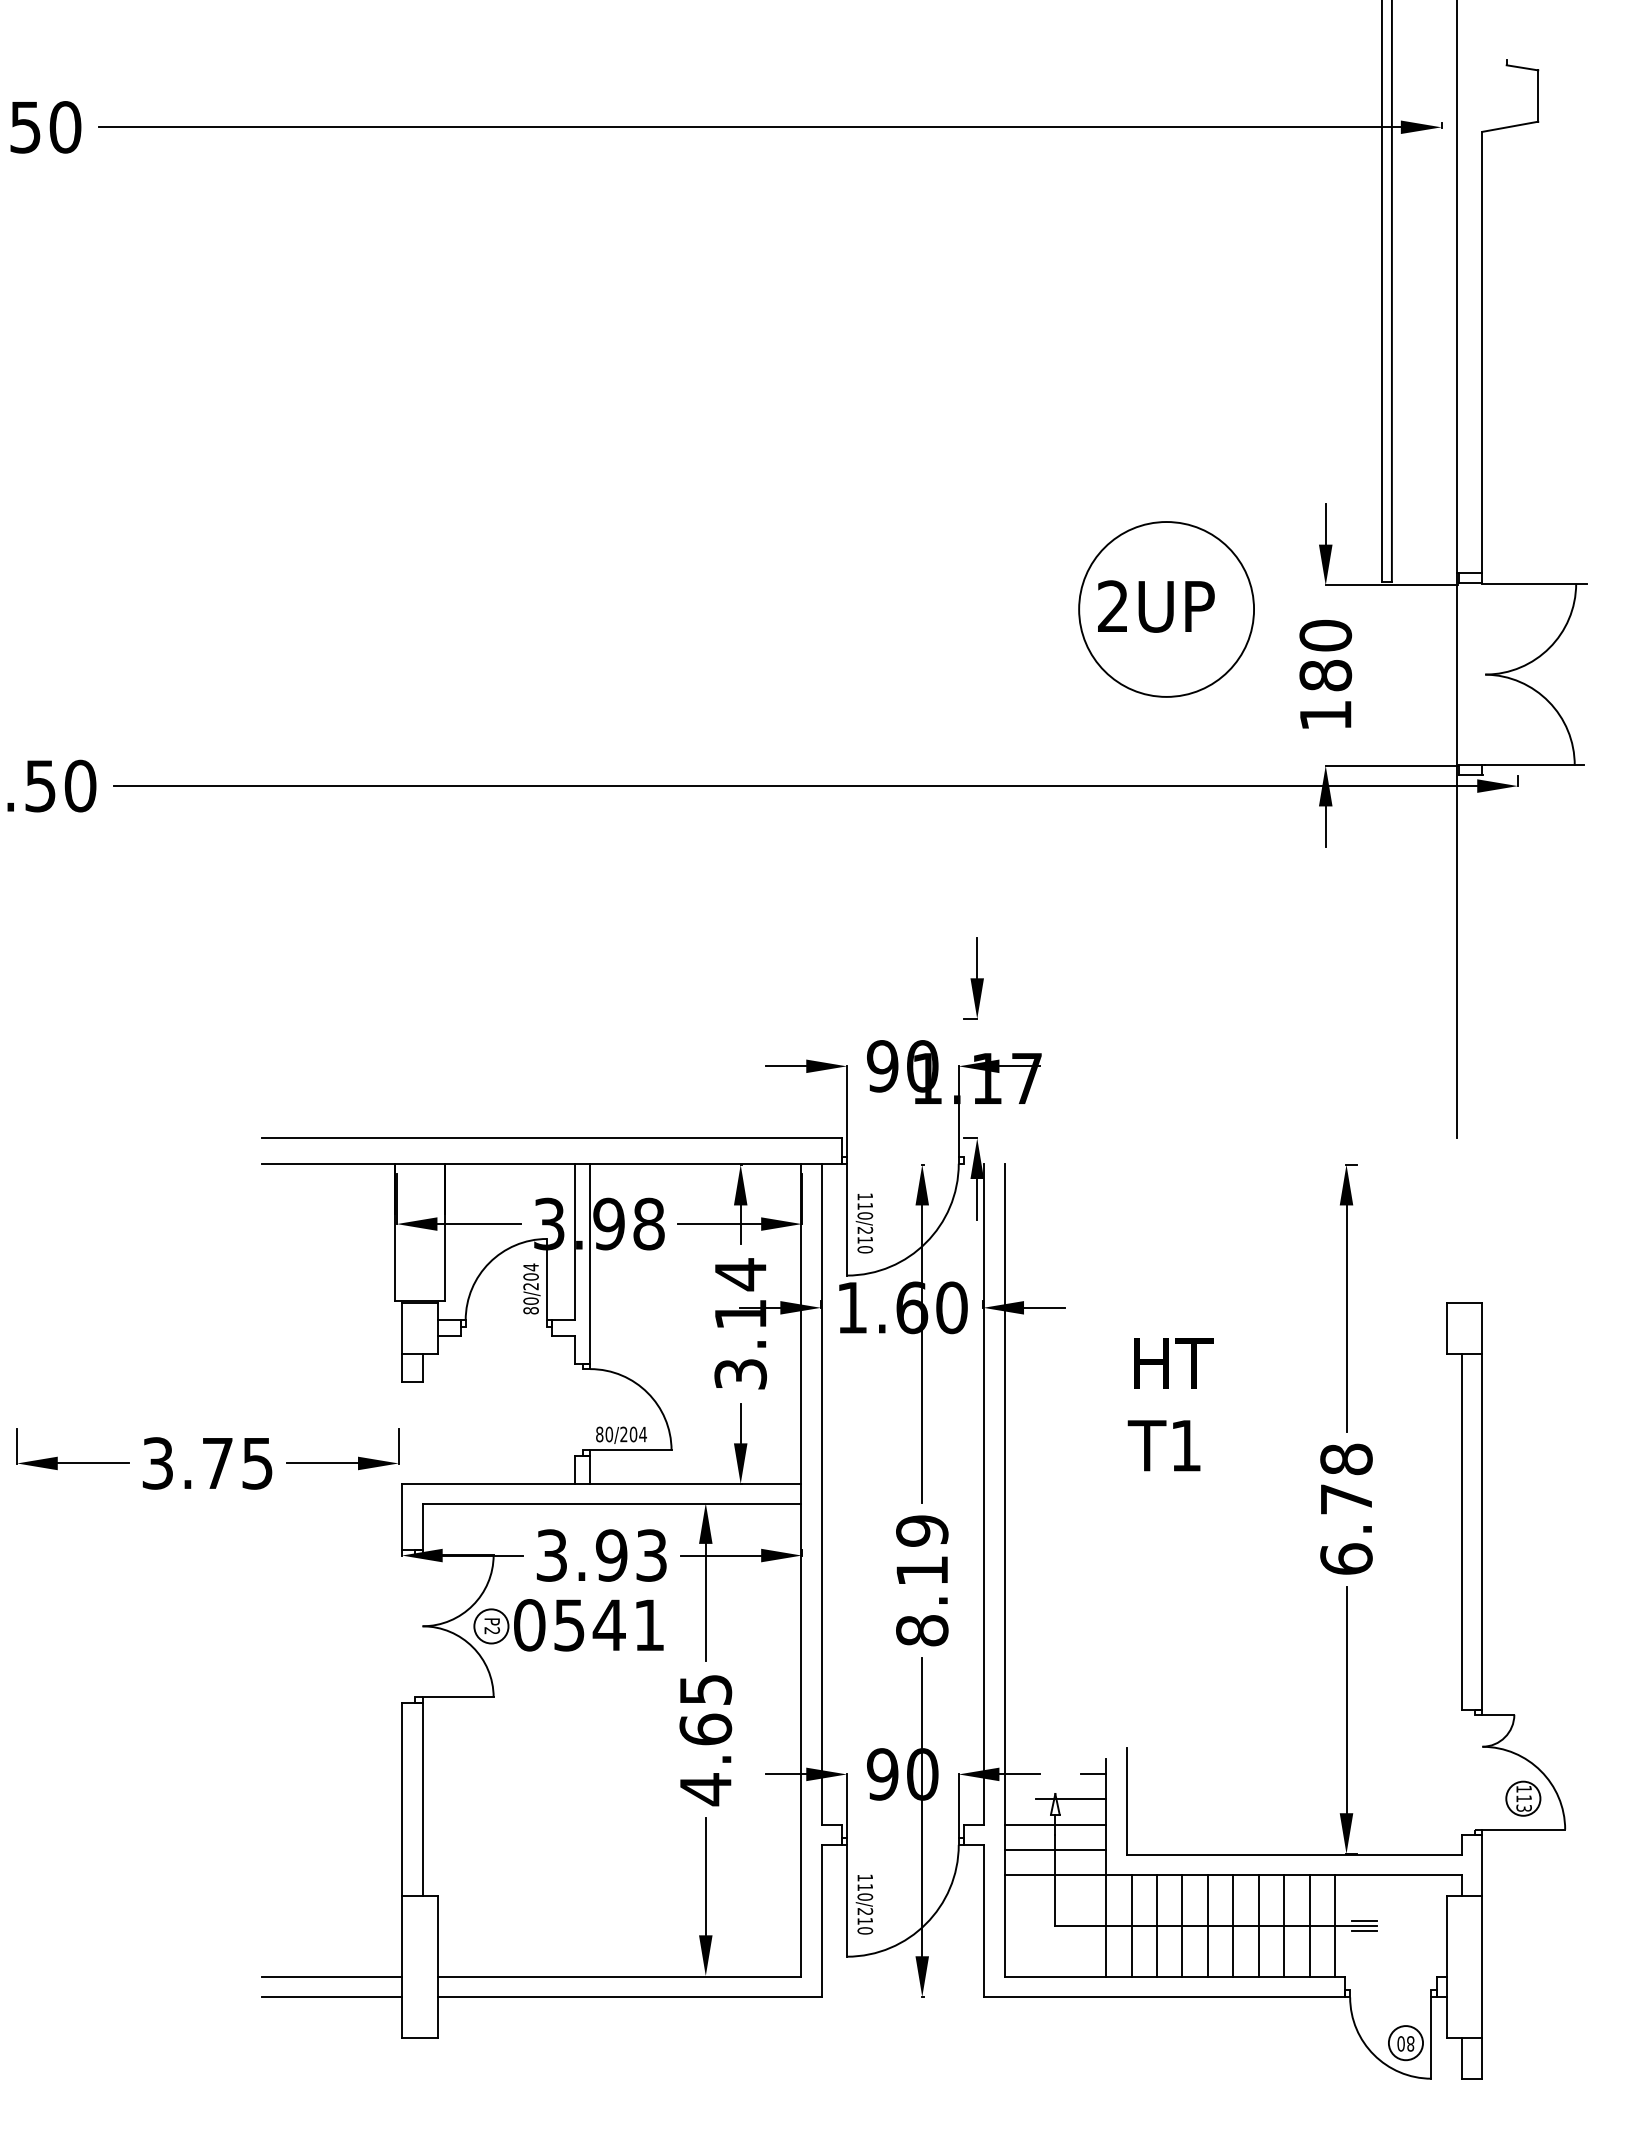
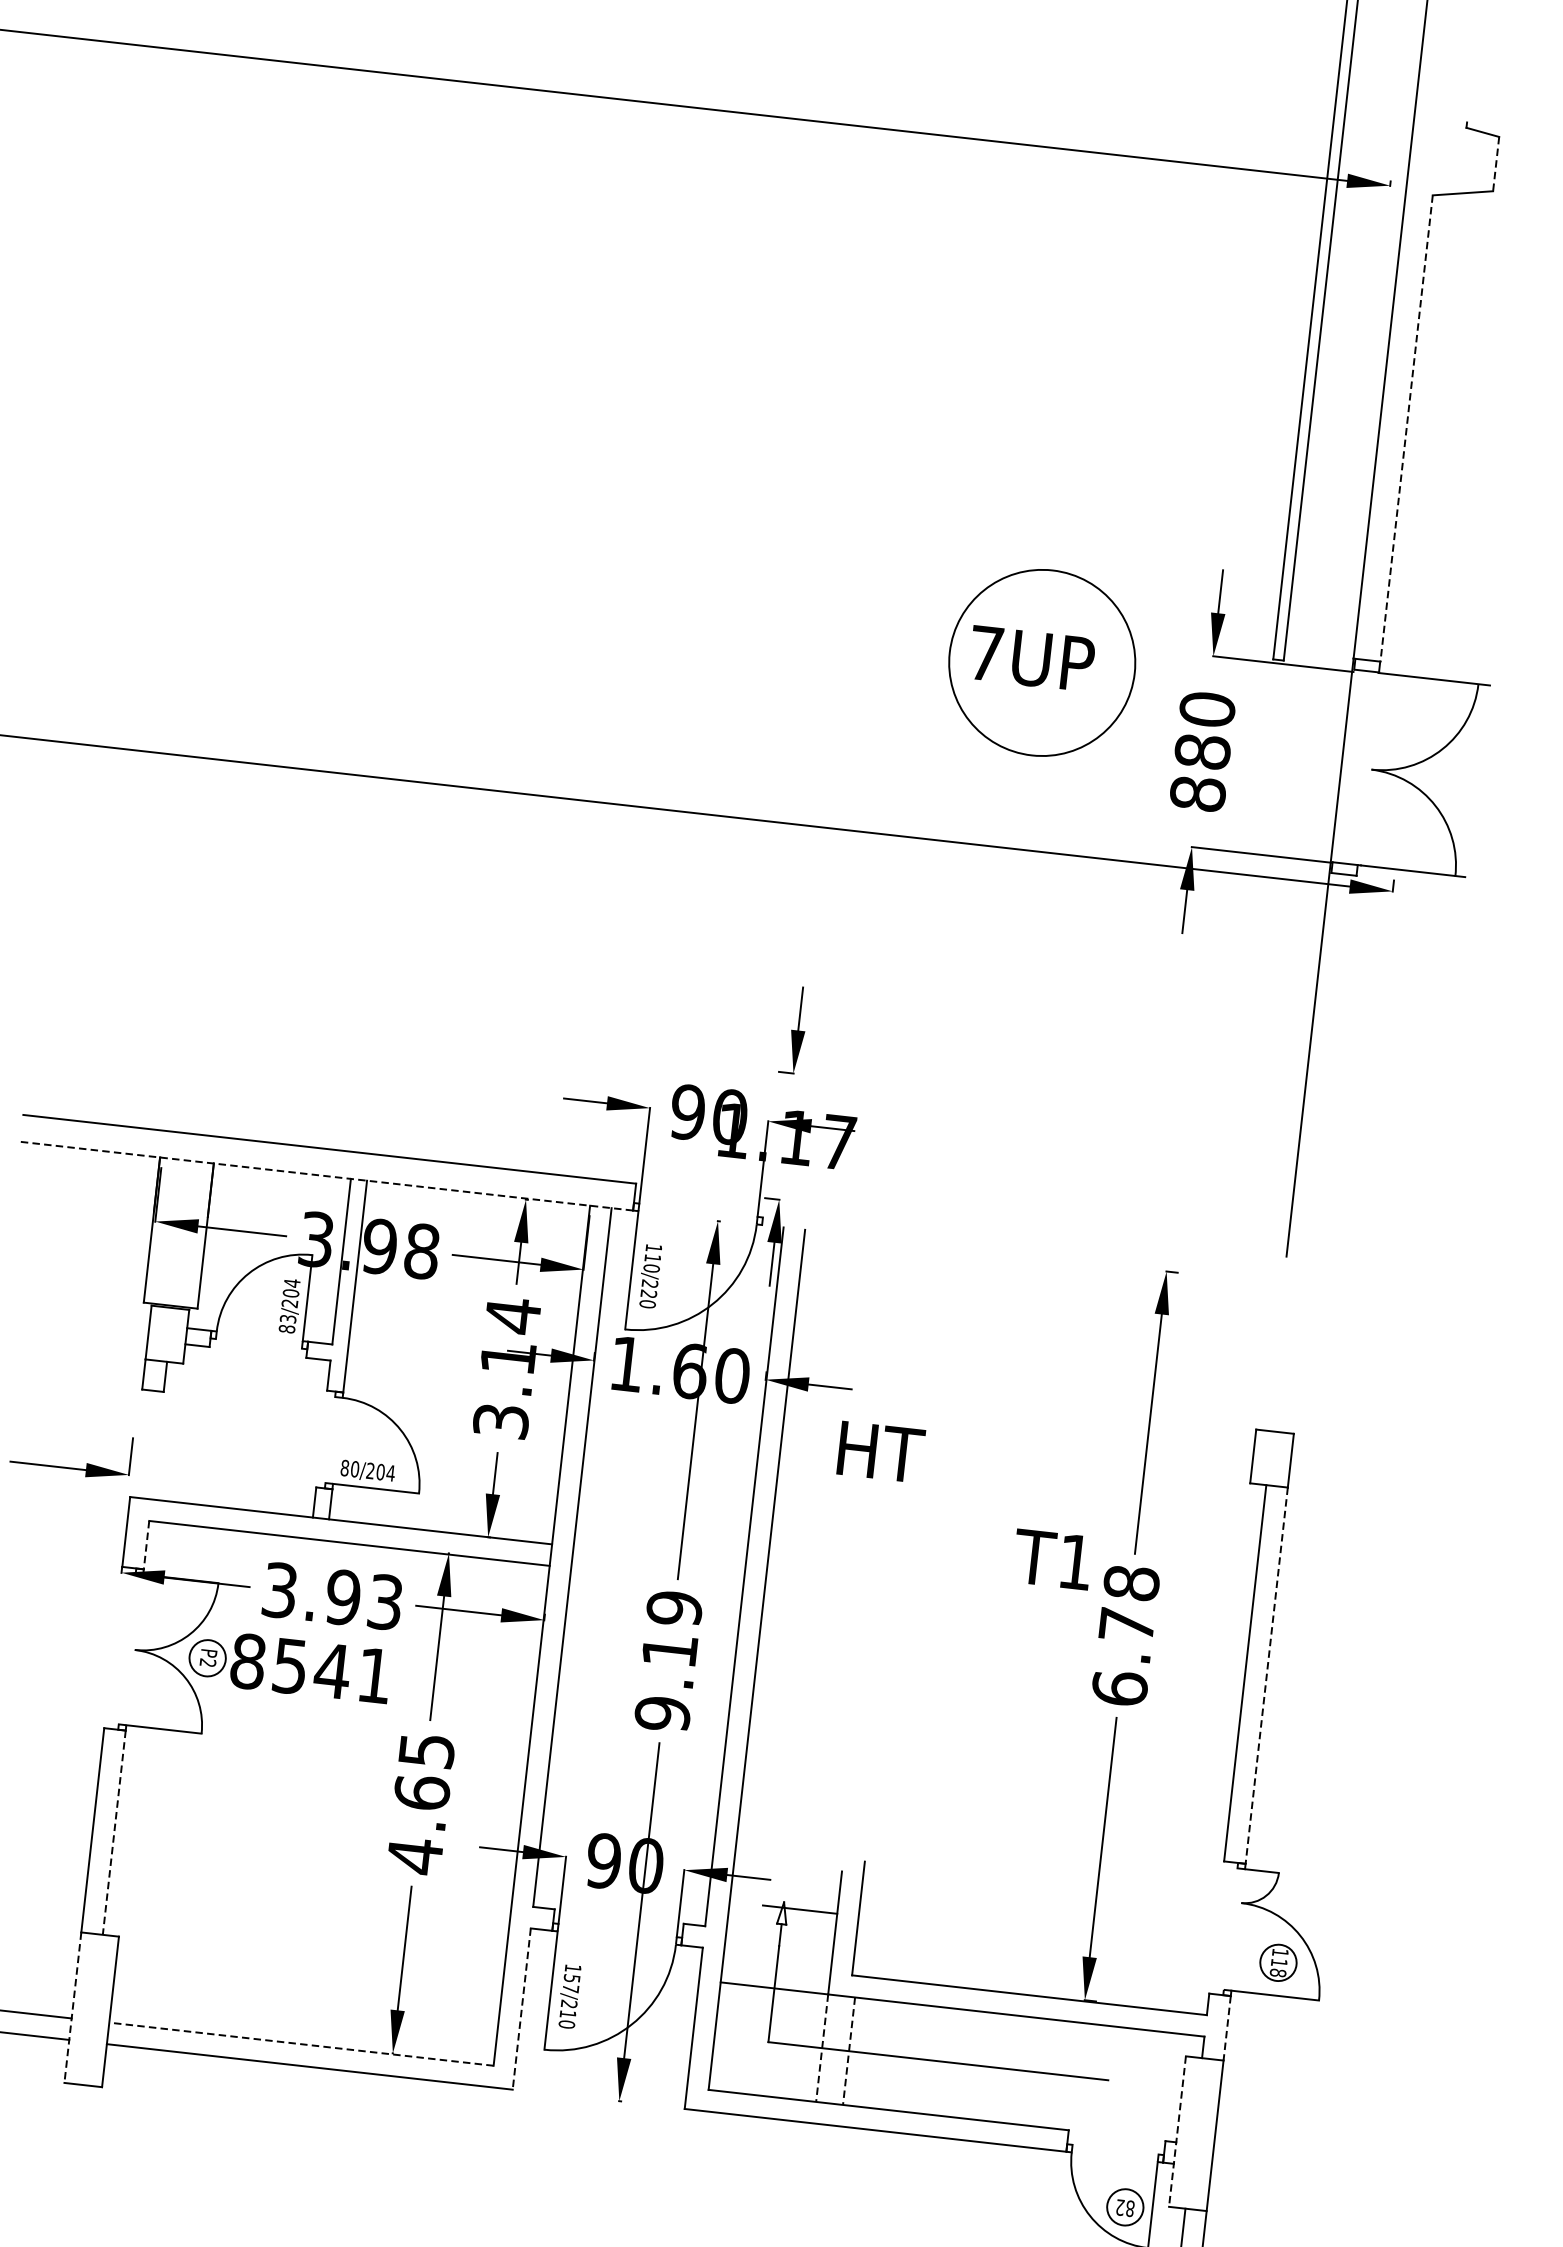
line: (1538, 96) -> (1496, 164), solid -> dashed
line: (1482, 352) -> (1406, 428), solid -> dashed
text: (1112, 605) -> (985, 652), 2UP -> 7UP
text: (1325, 715) -> (1197, 793), 180 -> 880
line: (552, 1163) -> (327, 1175), solid -> dashed
text: (865, 1239) -> (649, 1293), 110/210 -> 110/220
text: (530, 1300) -> (287, 1318), 80/204 -> 83/204
text: (1173, 1363) -> (880, 1452), moved
text: (1163, 1445) -> (1051, 1559), moved
line: (422, 1527) -> (146, 1545), solid -> dashed
line: (1482, 1531) -> (1266, 1675), solid -> dashed
text: (529, 1625) -> (248, 1661), 0541 -> 8541
text: (922, 1630) -> (663, 1713), 8.19 -> 9.19
line: (1093, 1773) -> (826, 1885), removed
line: (422, 1799) -> (114, 1833), solid -> dashed
text: (1523, 1807) -> (1277, 1972), 113 -> 118
line: (1055, 1824) -> (780, 1934), removed
line: (1055, 1849) -> (777, 1961), removed
line: (1482, 1865) -> (1227, 2028), solid -> dashed
text: (865, 1891) -> (571, 1982), 110/210 -> 157/210
line: (821, 1921) -> (521, 2009), solid -> dashed
line: (1363, 1921) -> (1094, 2073), removed
line: (1106, 1926) -> (822, 2048), solid -> dashed
line: (1131, 1926) -> (848, 2051), solid -> dashed
line: (1157, 1926) -> (876, 2054), removed
line: (1182, 1926) -> (902, 2057), removed
line: (1207, 1926) -> (929, 2060), removed
line: (1233, 1926) -> (956, 2063), removed
line: (1258, 1926) -> (983, 2066), removed
line: (1284, 1926) -> (1010, 2069), removed
line: (1309, 1926) -> (1037, 2072), removed
line: (1334, 1926) -> (1063, 2075), removed
line: (1363, 1931) -> (1093, 2084), removed
line: (402, 1967) -> (73, 2008), solid -> dashed
line: (1446, 1967) -> (1177, 2132), solid -> dashed
line: (619, 1977) -> (301, 2044), solid -> dashed
text: (1400, 2043) -> (1119, 2207), 80 -> 82

